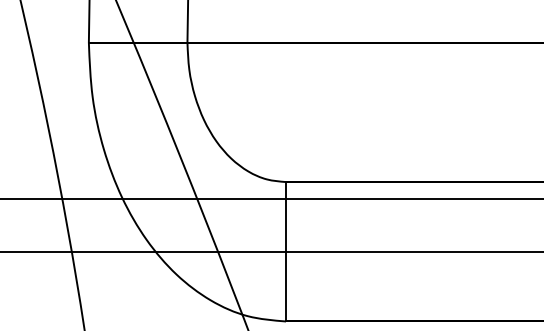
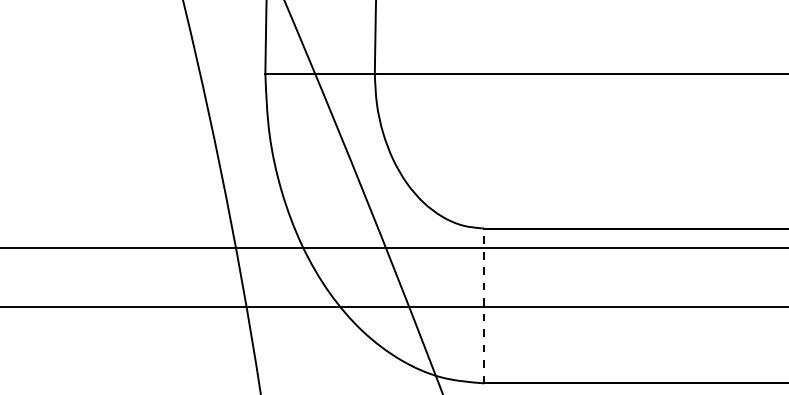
line: (286, 251) -> (484, 305), solid -> dashed

